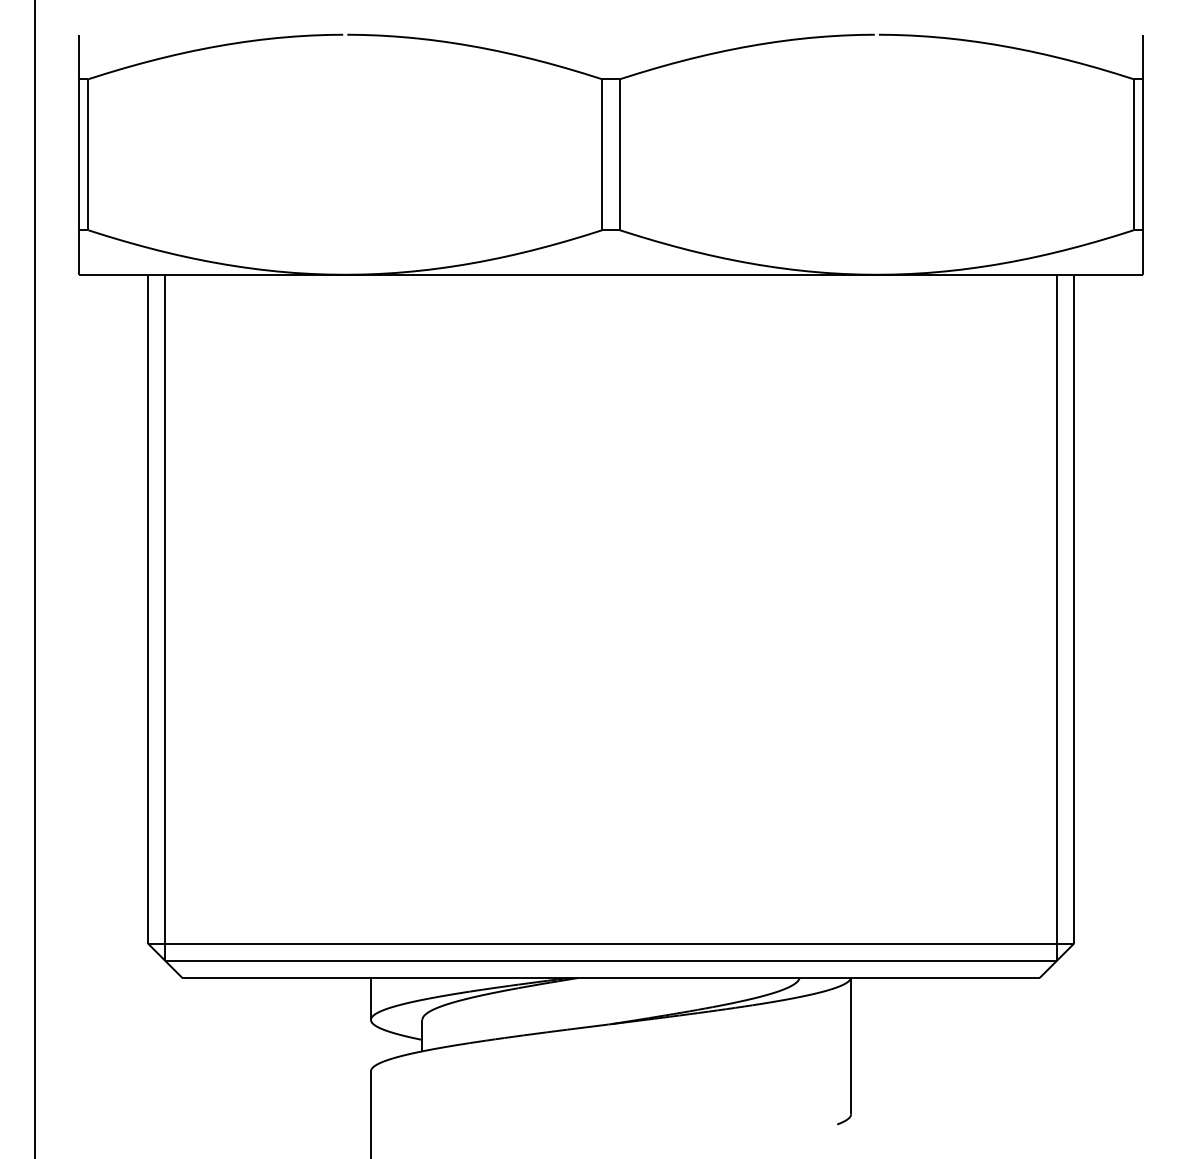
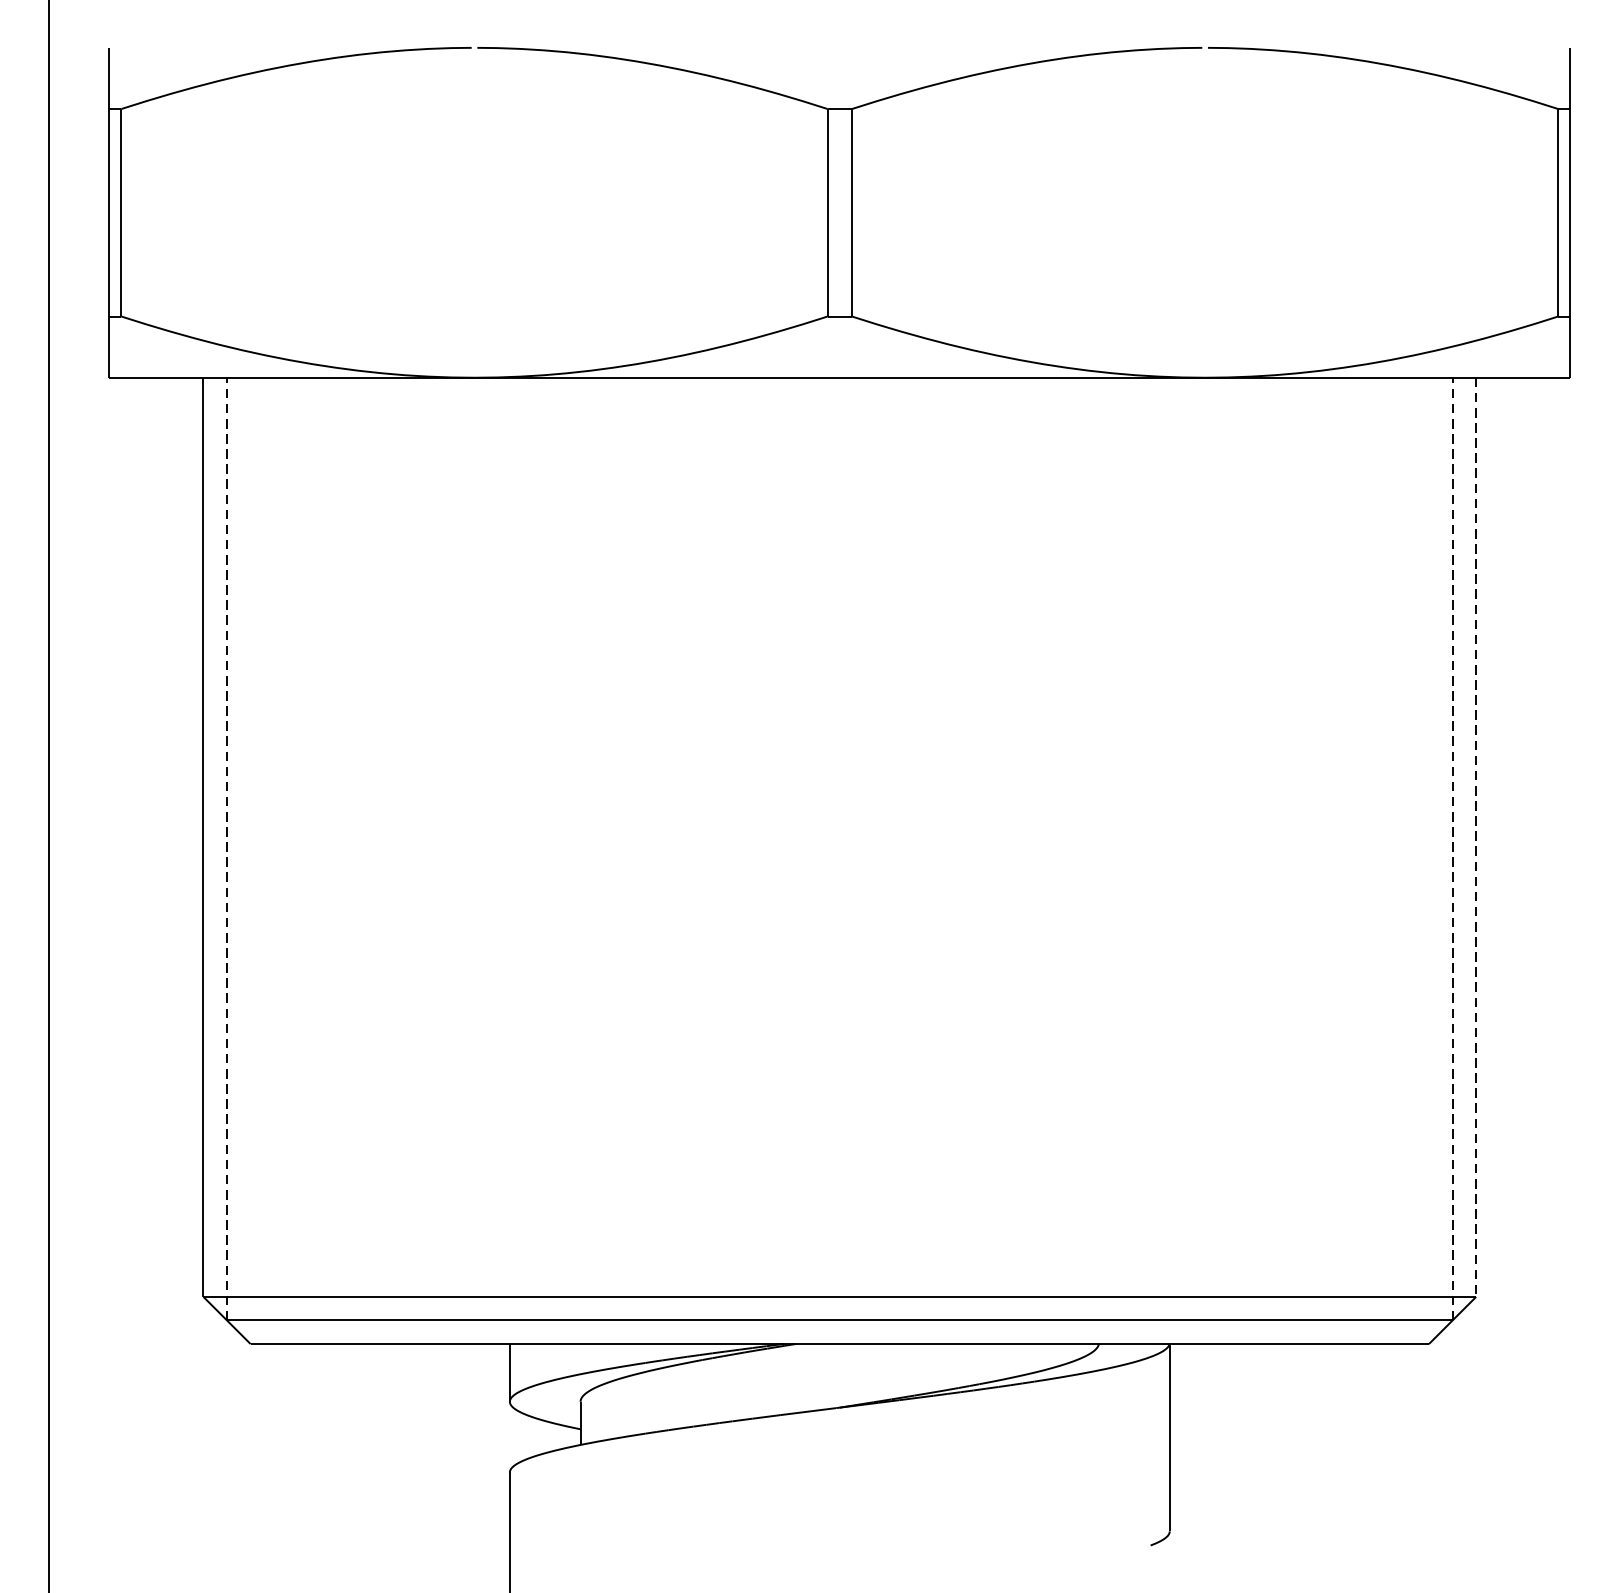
line: (1074, 609) -> (1476, 837), solid -> dashed
line: (165, 617) -> (227, 848), solid -> dashed
line: (1056, 617) -> (1451, 848), solid -> dashed

